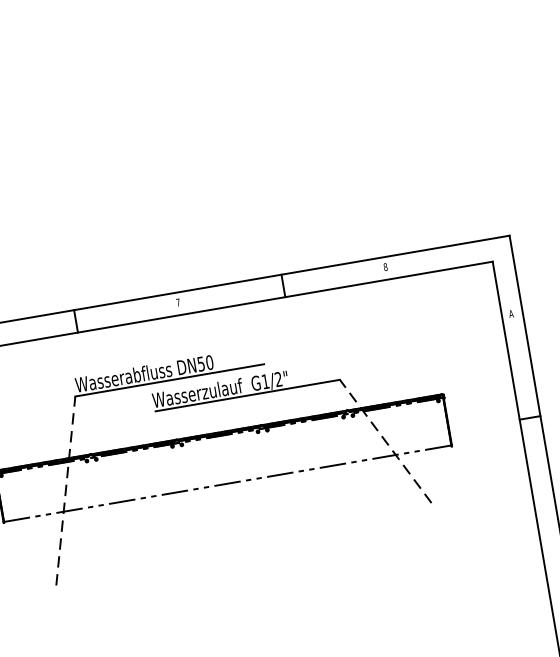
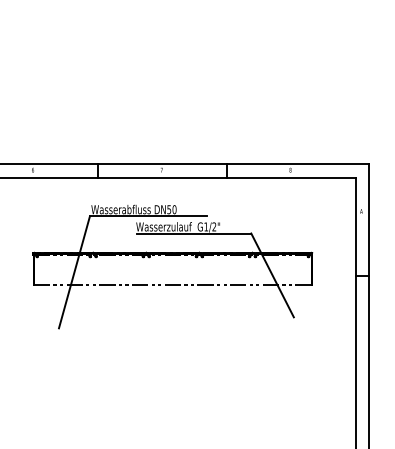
line: (385, 440) -> (272, 274), dashed -> solid
line: (65, 489) -> (74, 271), dashed -> solid

